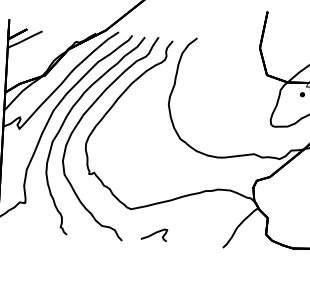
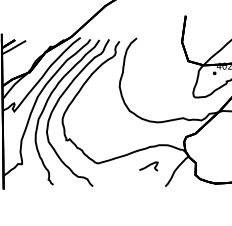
curve: (153, 234) -> (148, 166), moved

